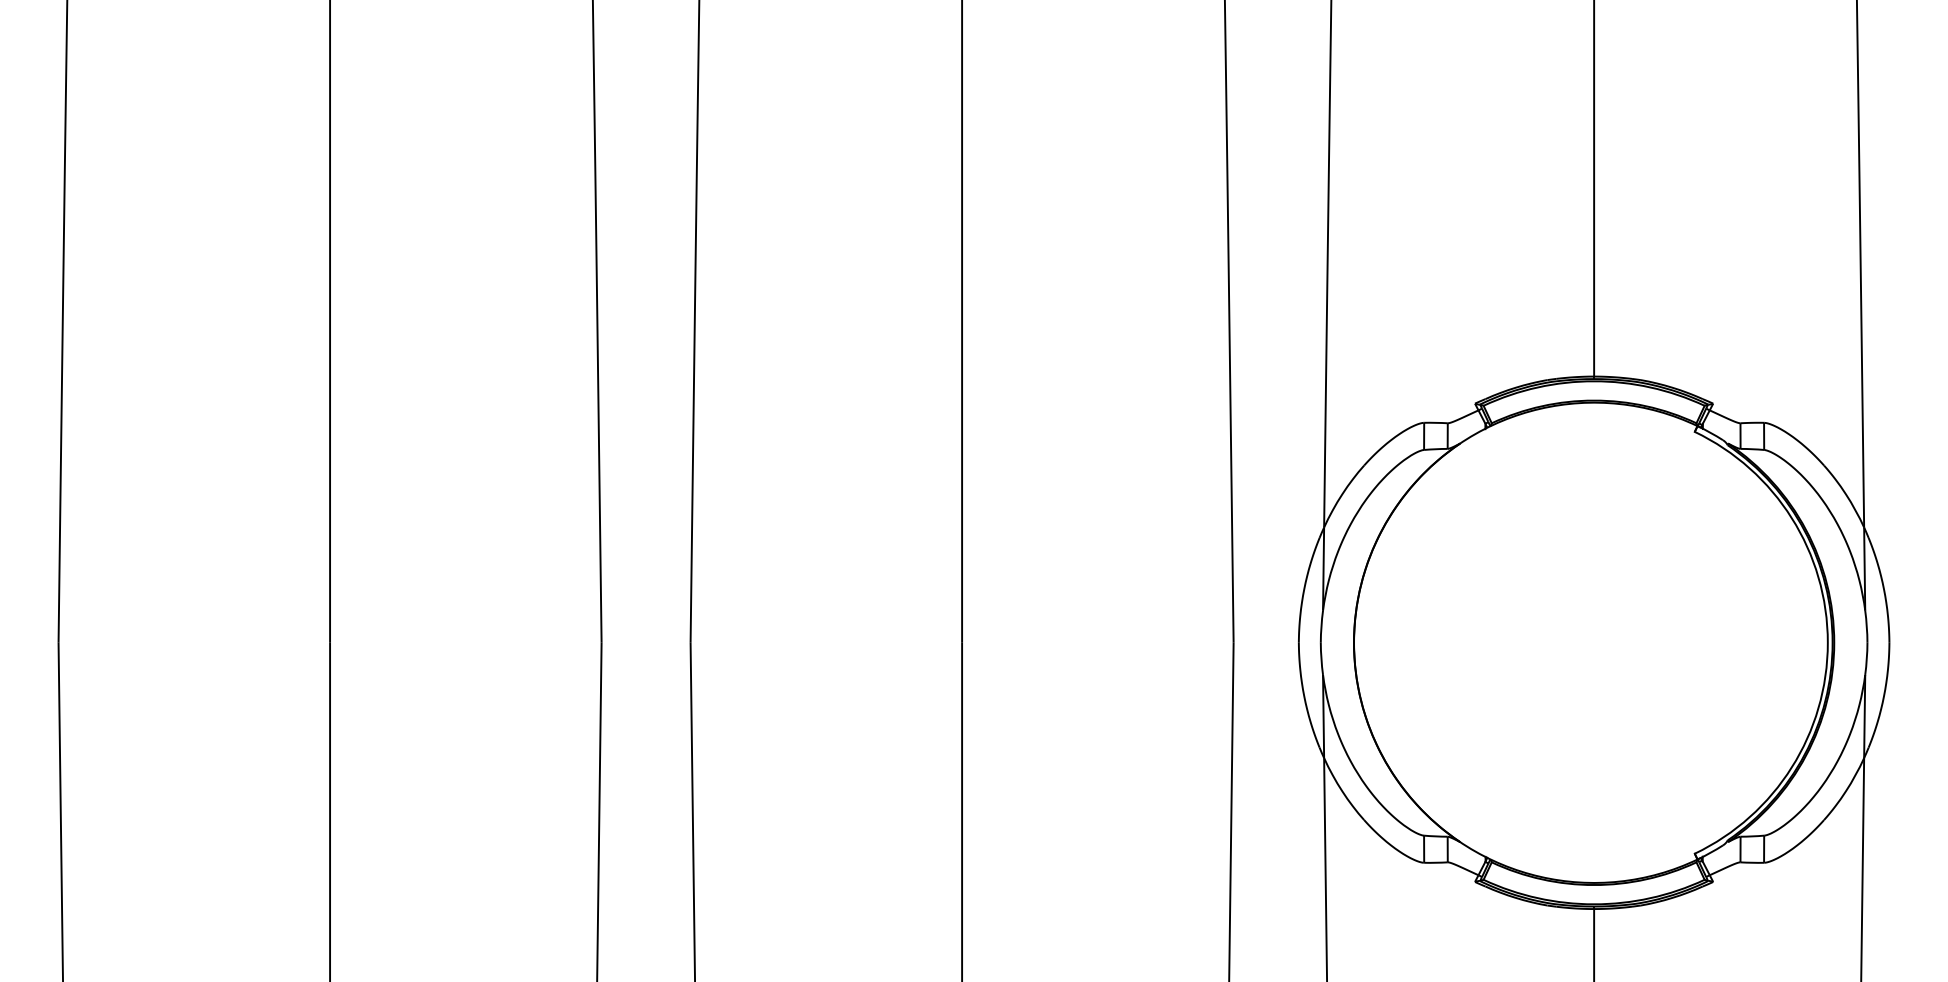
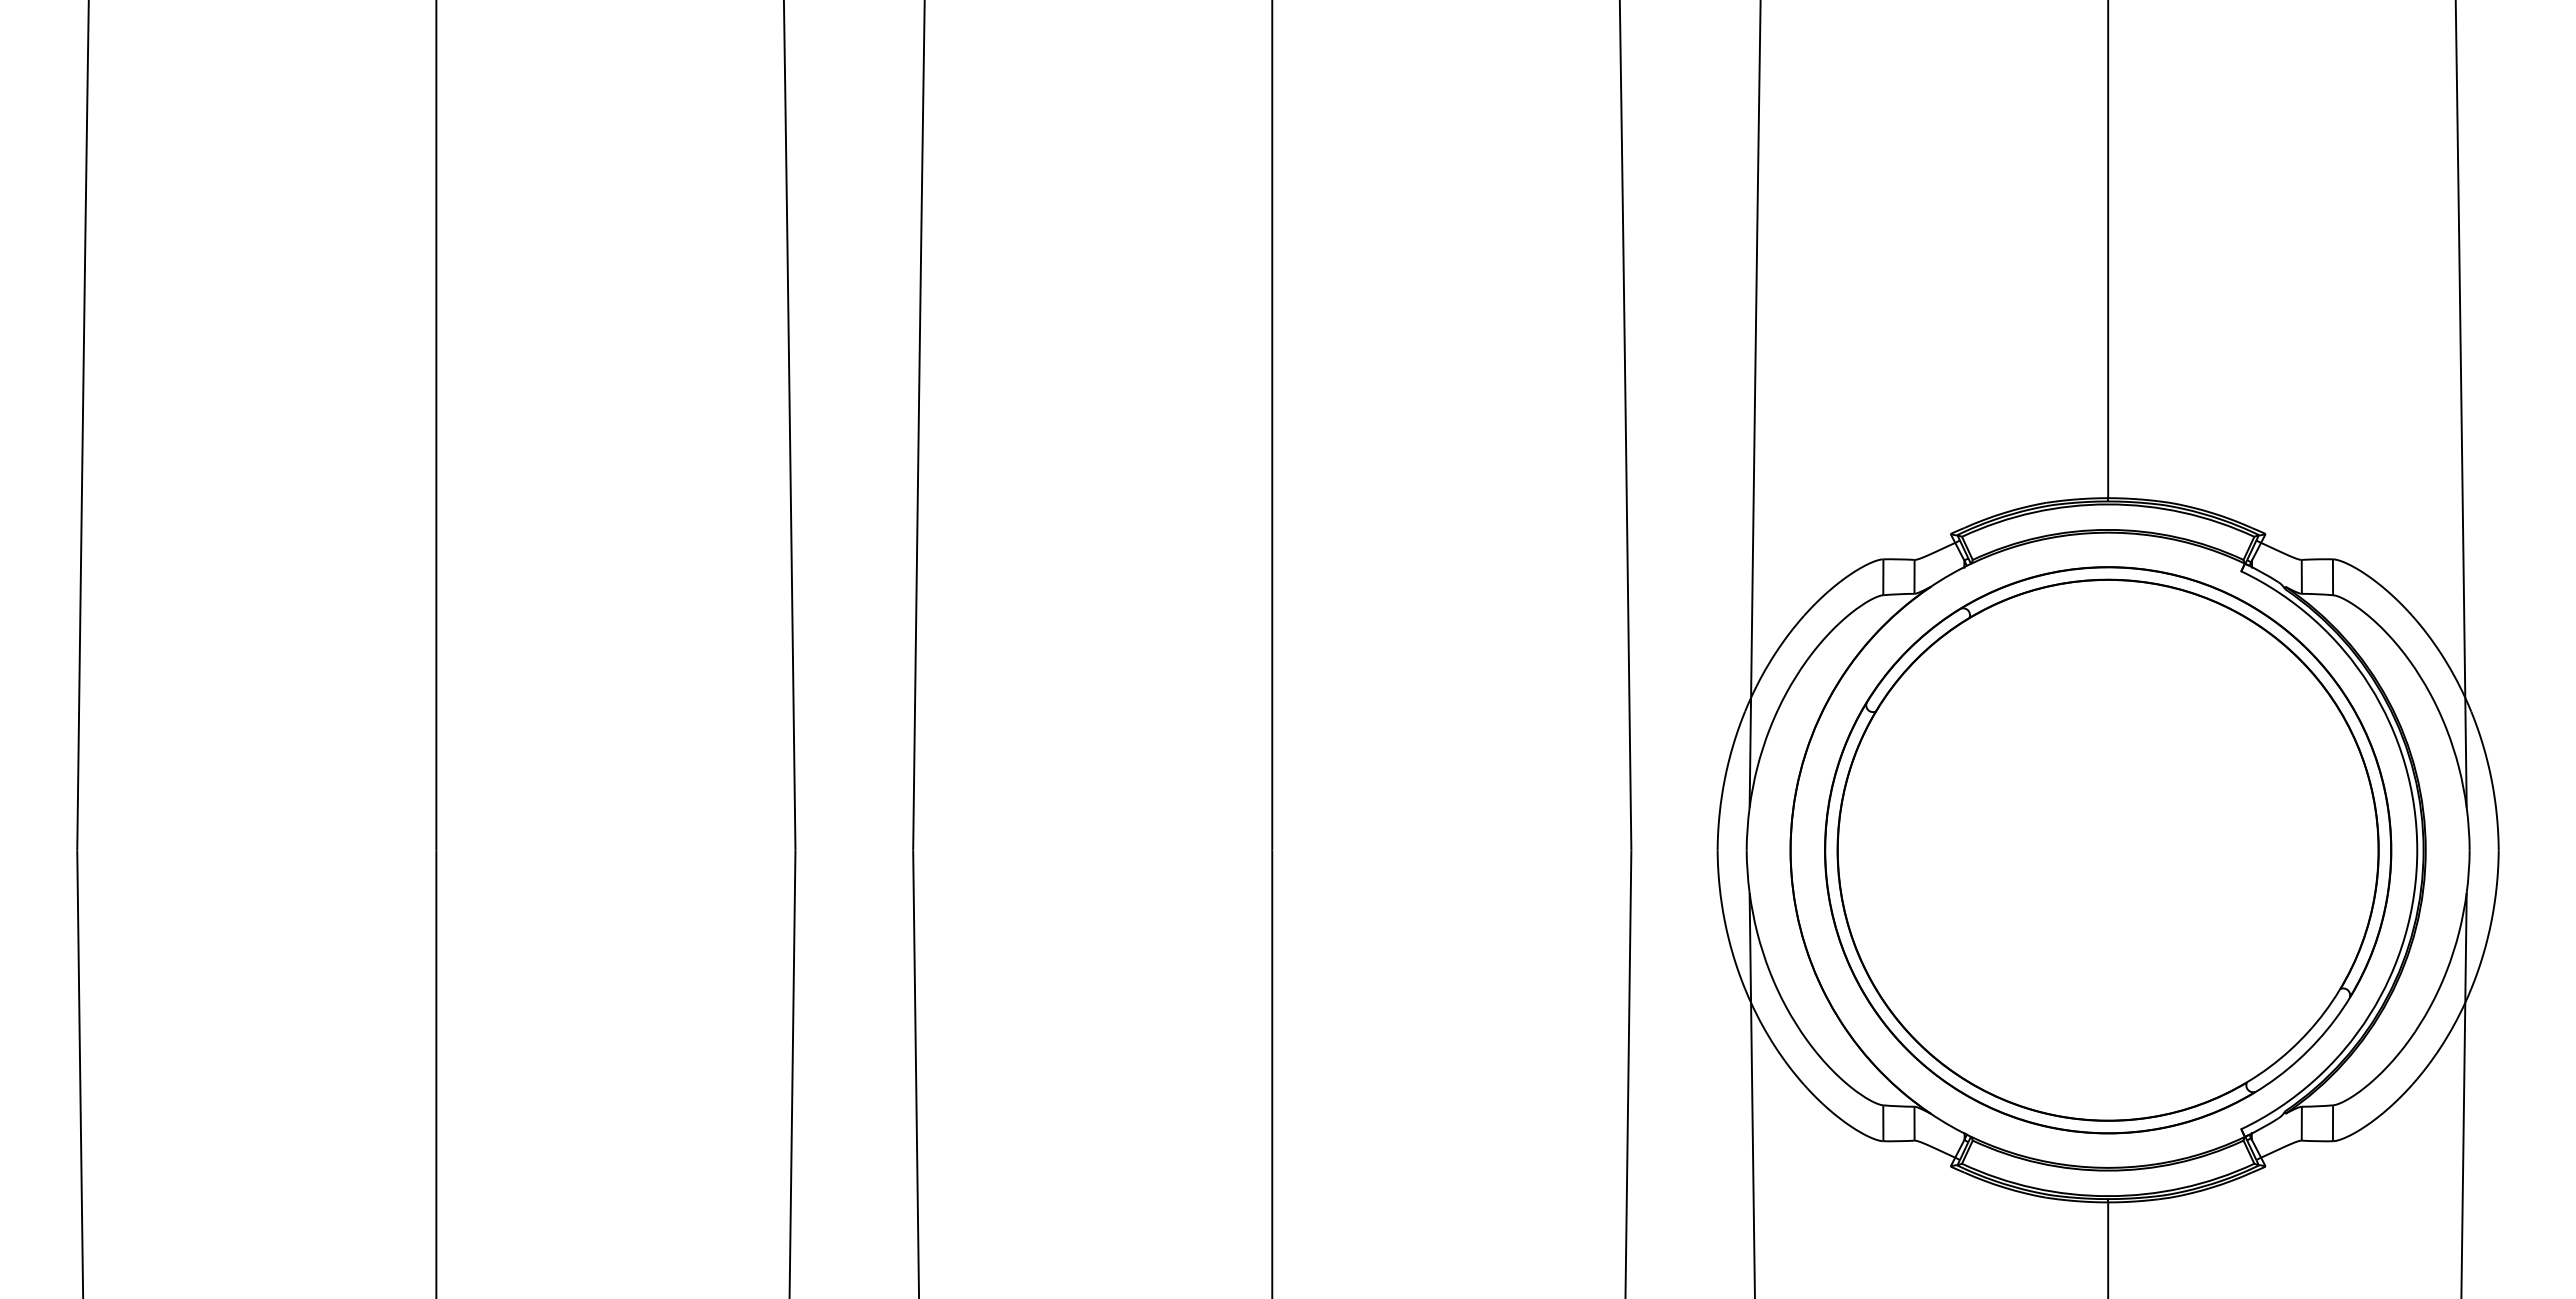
part: (1594, 642) -> (2108, 850), added

